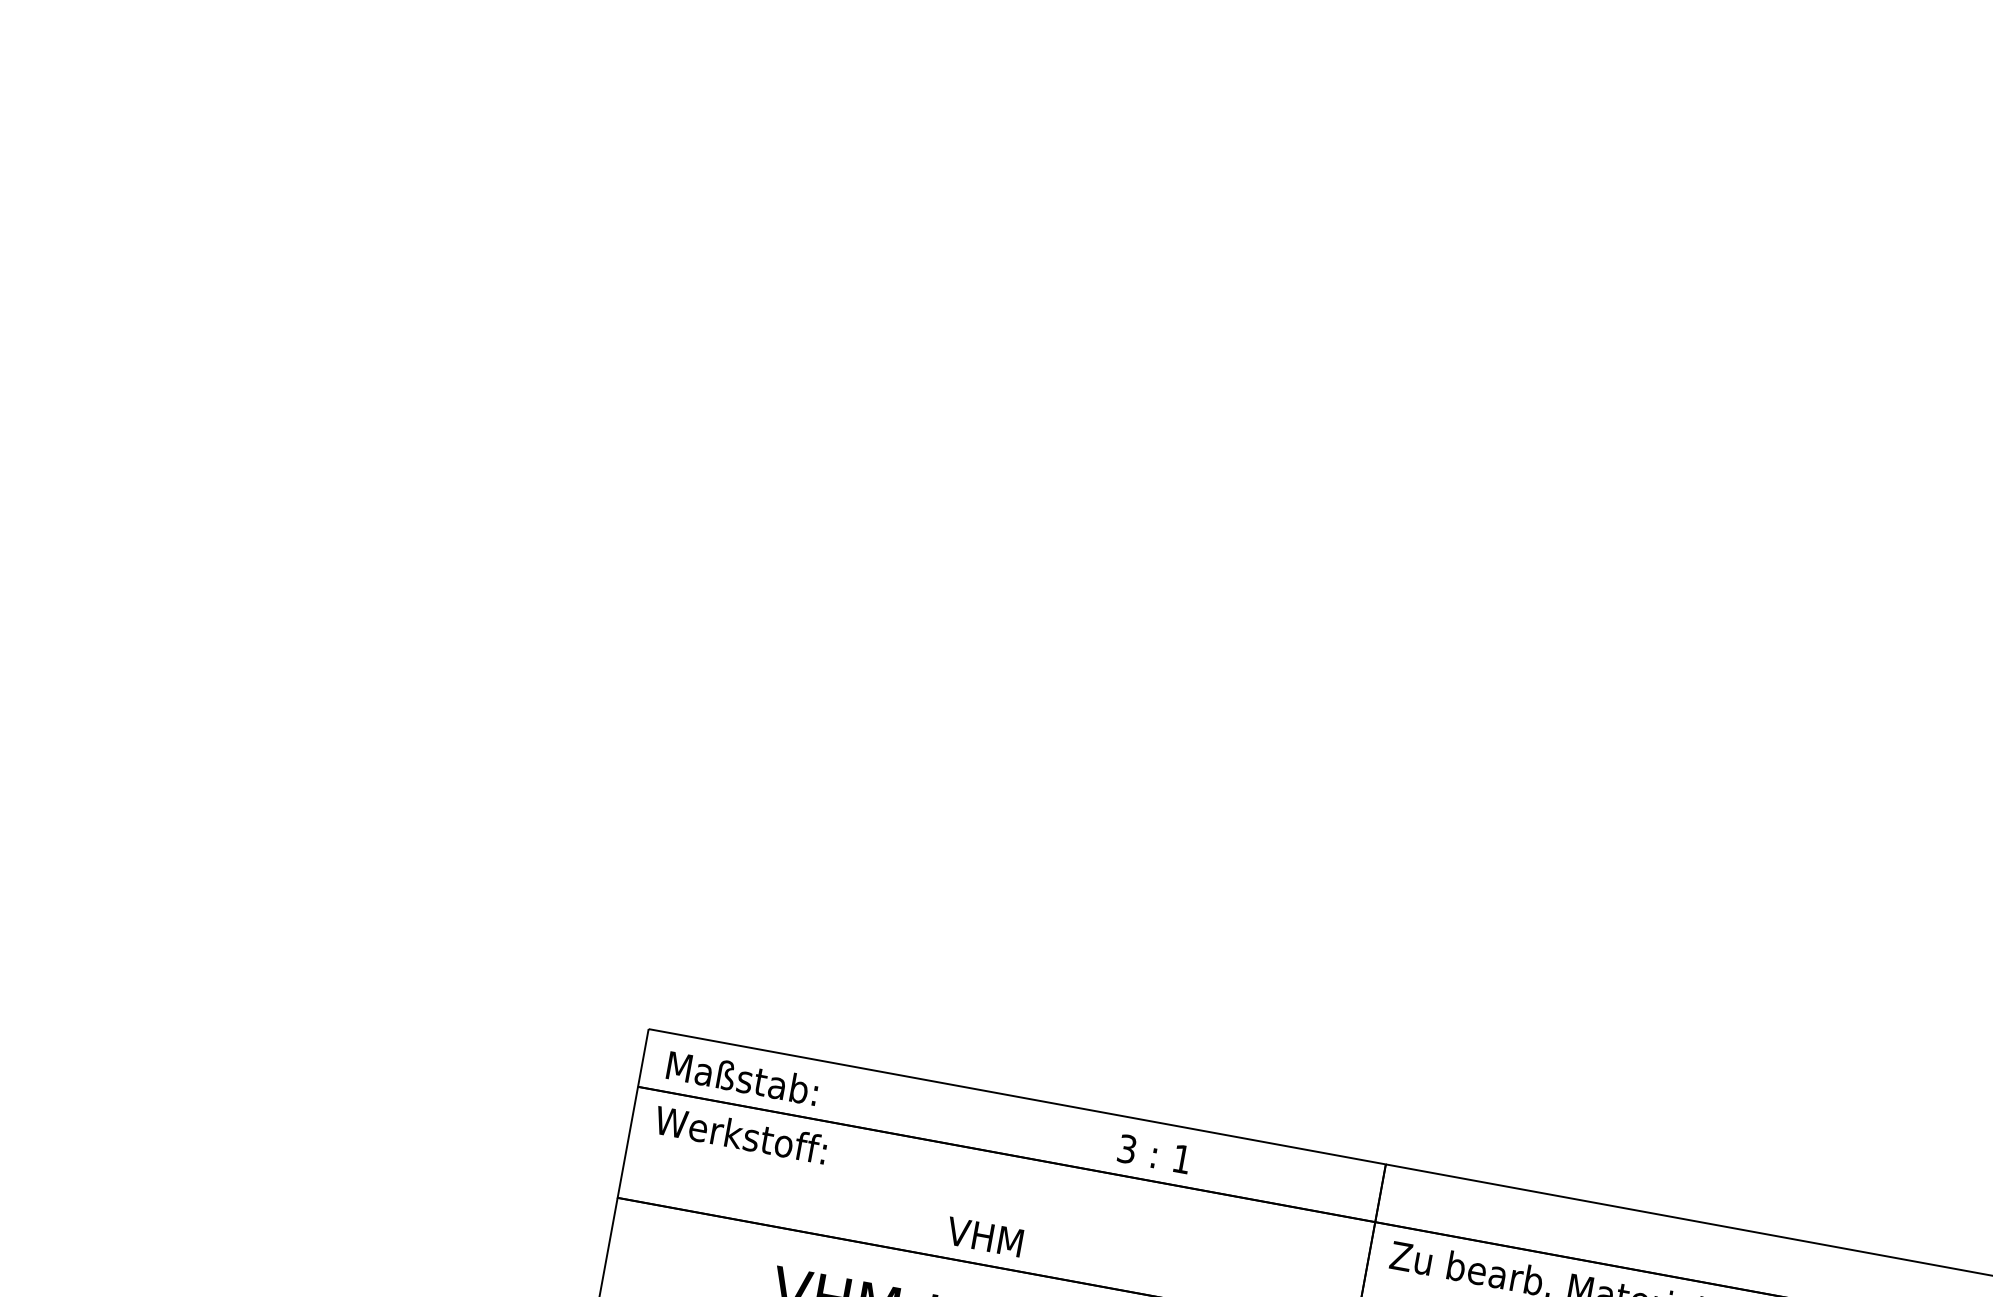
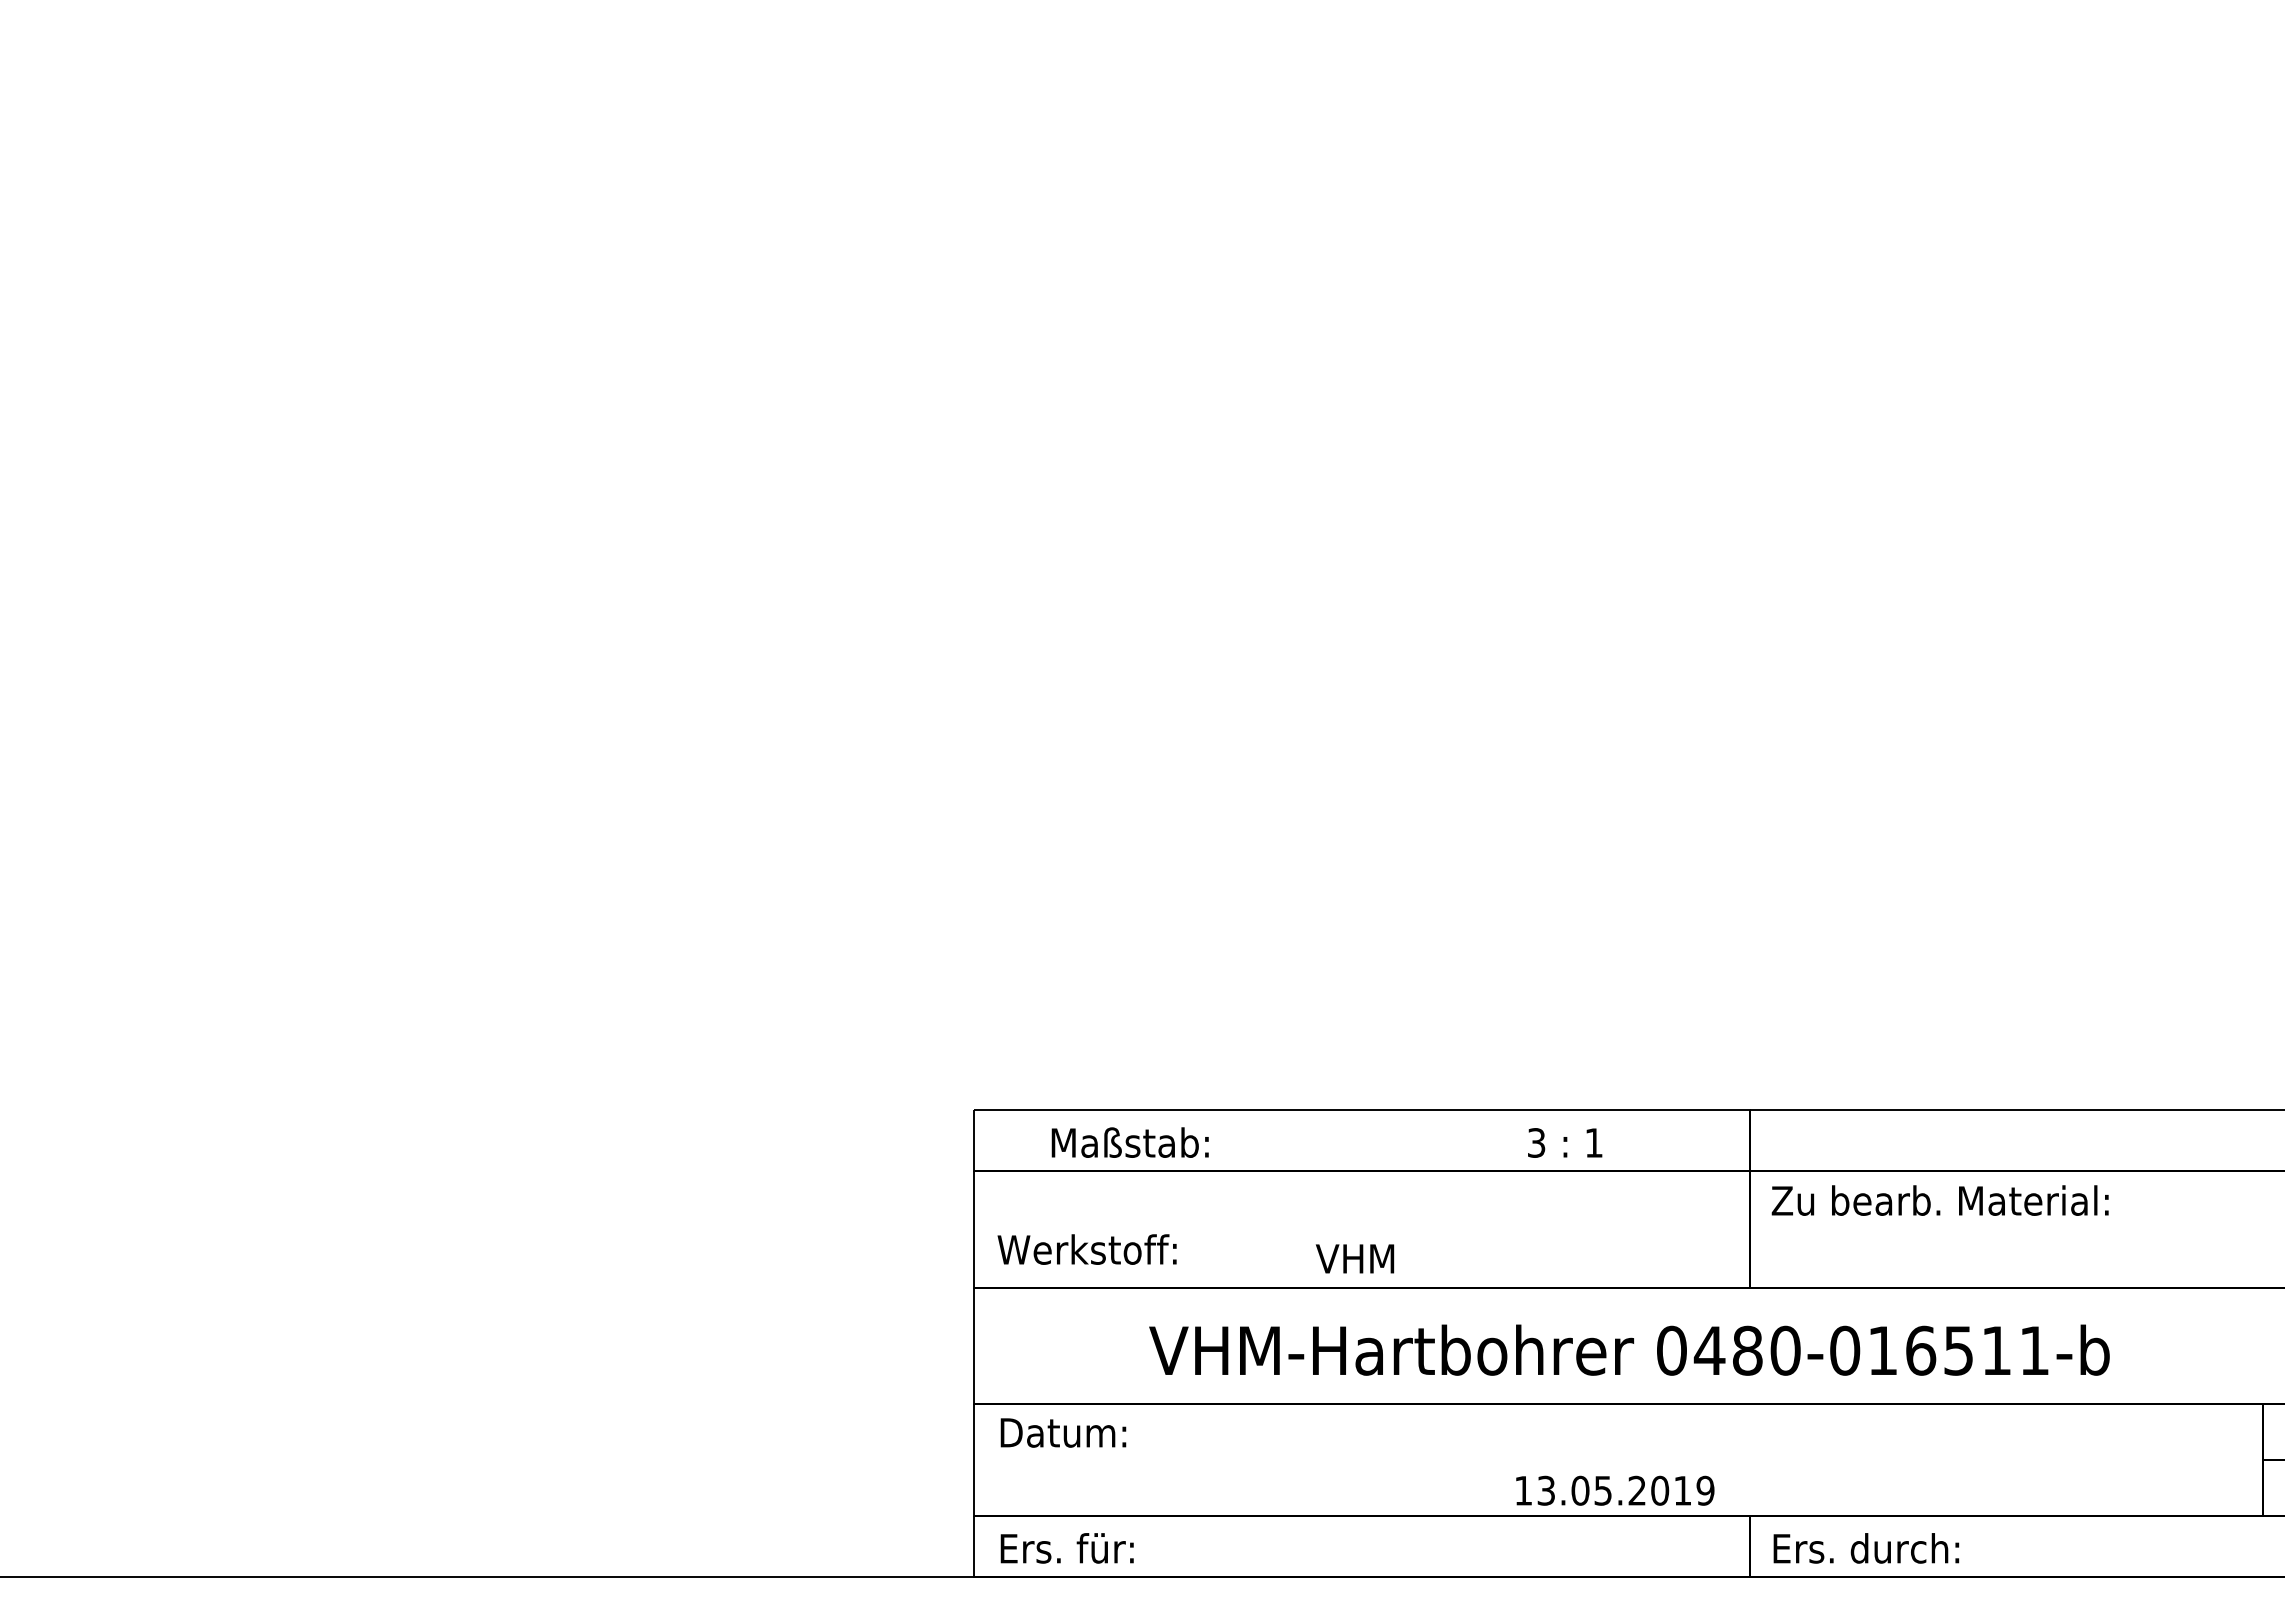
text: (742, 1078) -> (1129, 1142), moved
text: (740, 1134) -> (1086, 1249), moved
text: (1154, 1153) -> (1565, 1142), moved

